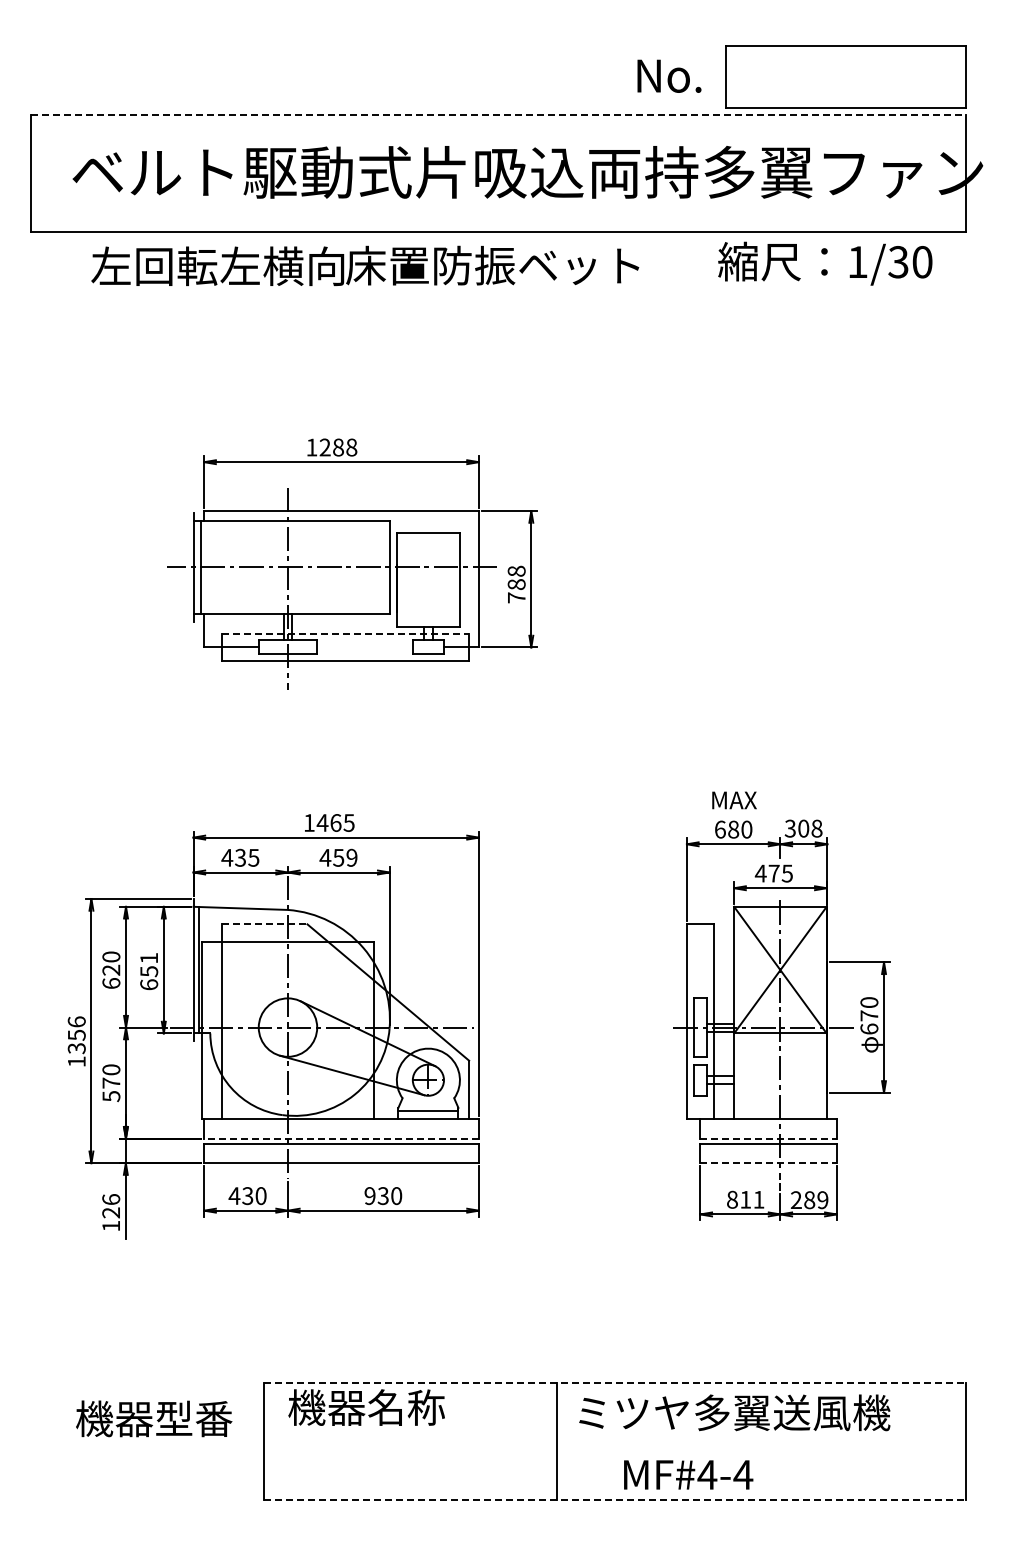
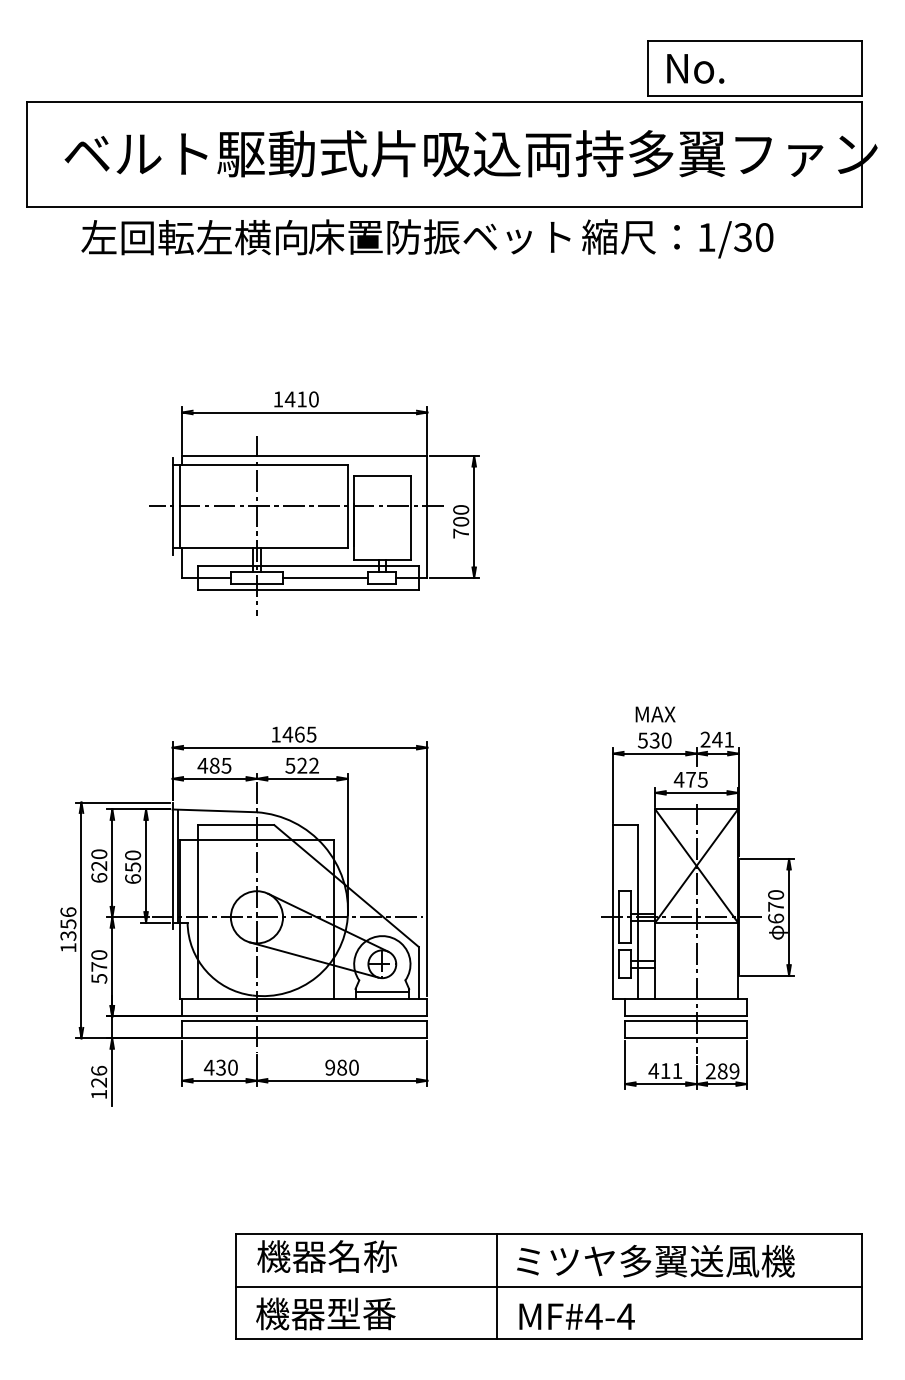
text: (669, 75) -> (695, 68), moved
line: (498, 114) -> (444, 102), dashed -> solid
text: (825, 263) -> (677, 238), moved
text: (338, 447) -> (302, 399), 1288 -> 1410
text: (516, 577) -> (460, 515), 788 -> 700
line: (345, 633) -> (308, 565), dashed -> solid
line: (364, 647) -> (325, 577), added
text: (803, 828) -> (717, 739), 308 -> 241
text: (726, 829) -> (648, 740), 680 -> 530
text: (240, 857) -> (214, 765), 435 -> 485
text: (338, 857) -> (302, 765), 459 -> 522
line: (264, 924) -> (235, 825), dashed -> solid
text: (149, 957) -> (133, 854), 651 -> 650
line: (341, 1138) -> (304, 1016), dashed -> solid
line: (769, 1138) -> (686, 1016), dashed -> solid
line: (769, 1163) -> (686, 1038), dashed -> solid
text: (382, 1195) -> (341, 1067), 930 -> 980
text: (732, 1199) -> (653, 1070), 811 -> 411
line: (615, 1382) -> (549, 1234), dashed -> solid
text: (154, 1418) -> (326, 1313), moved
line: (614, 1441) -> (548, 1286), added
text: (688, 1474) -> (577, 1316), moved
line: (615, 1499) -> (549, 1338), dashed -> solid

